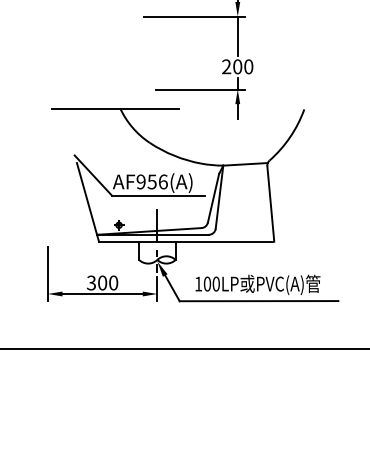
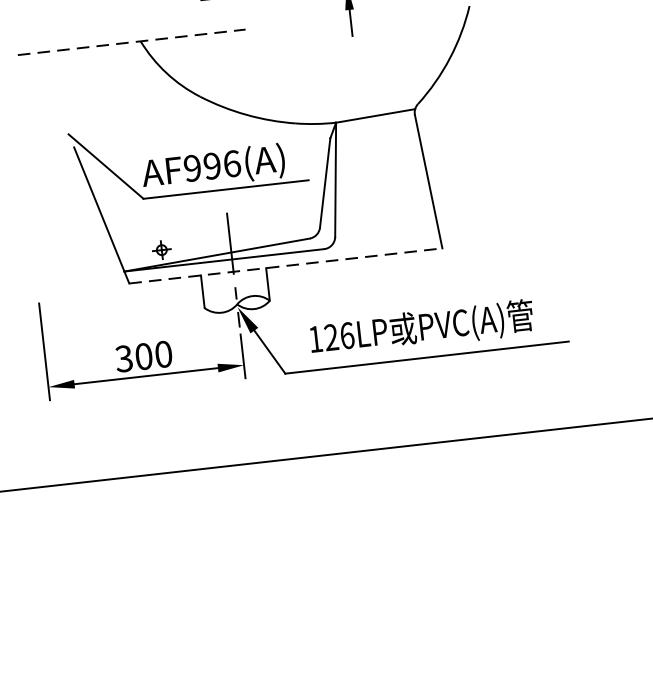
line: (115, 108) -> (132, 42), solid -> dashed
text: (151, 181) -> (211, 165), AF956(A) -> AF996(A)
line: (186, 241) -> (285, 265), solid -> dashed
text: (211, 283) -> (338, 335), 100LP -> 126LP

